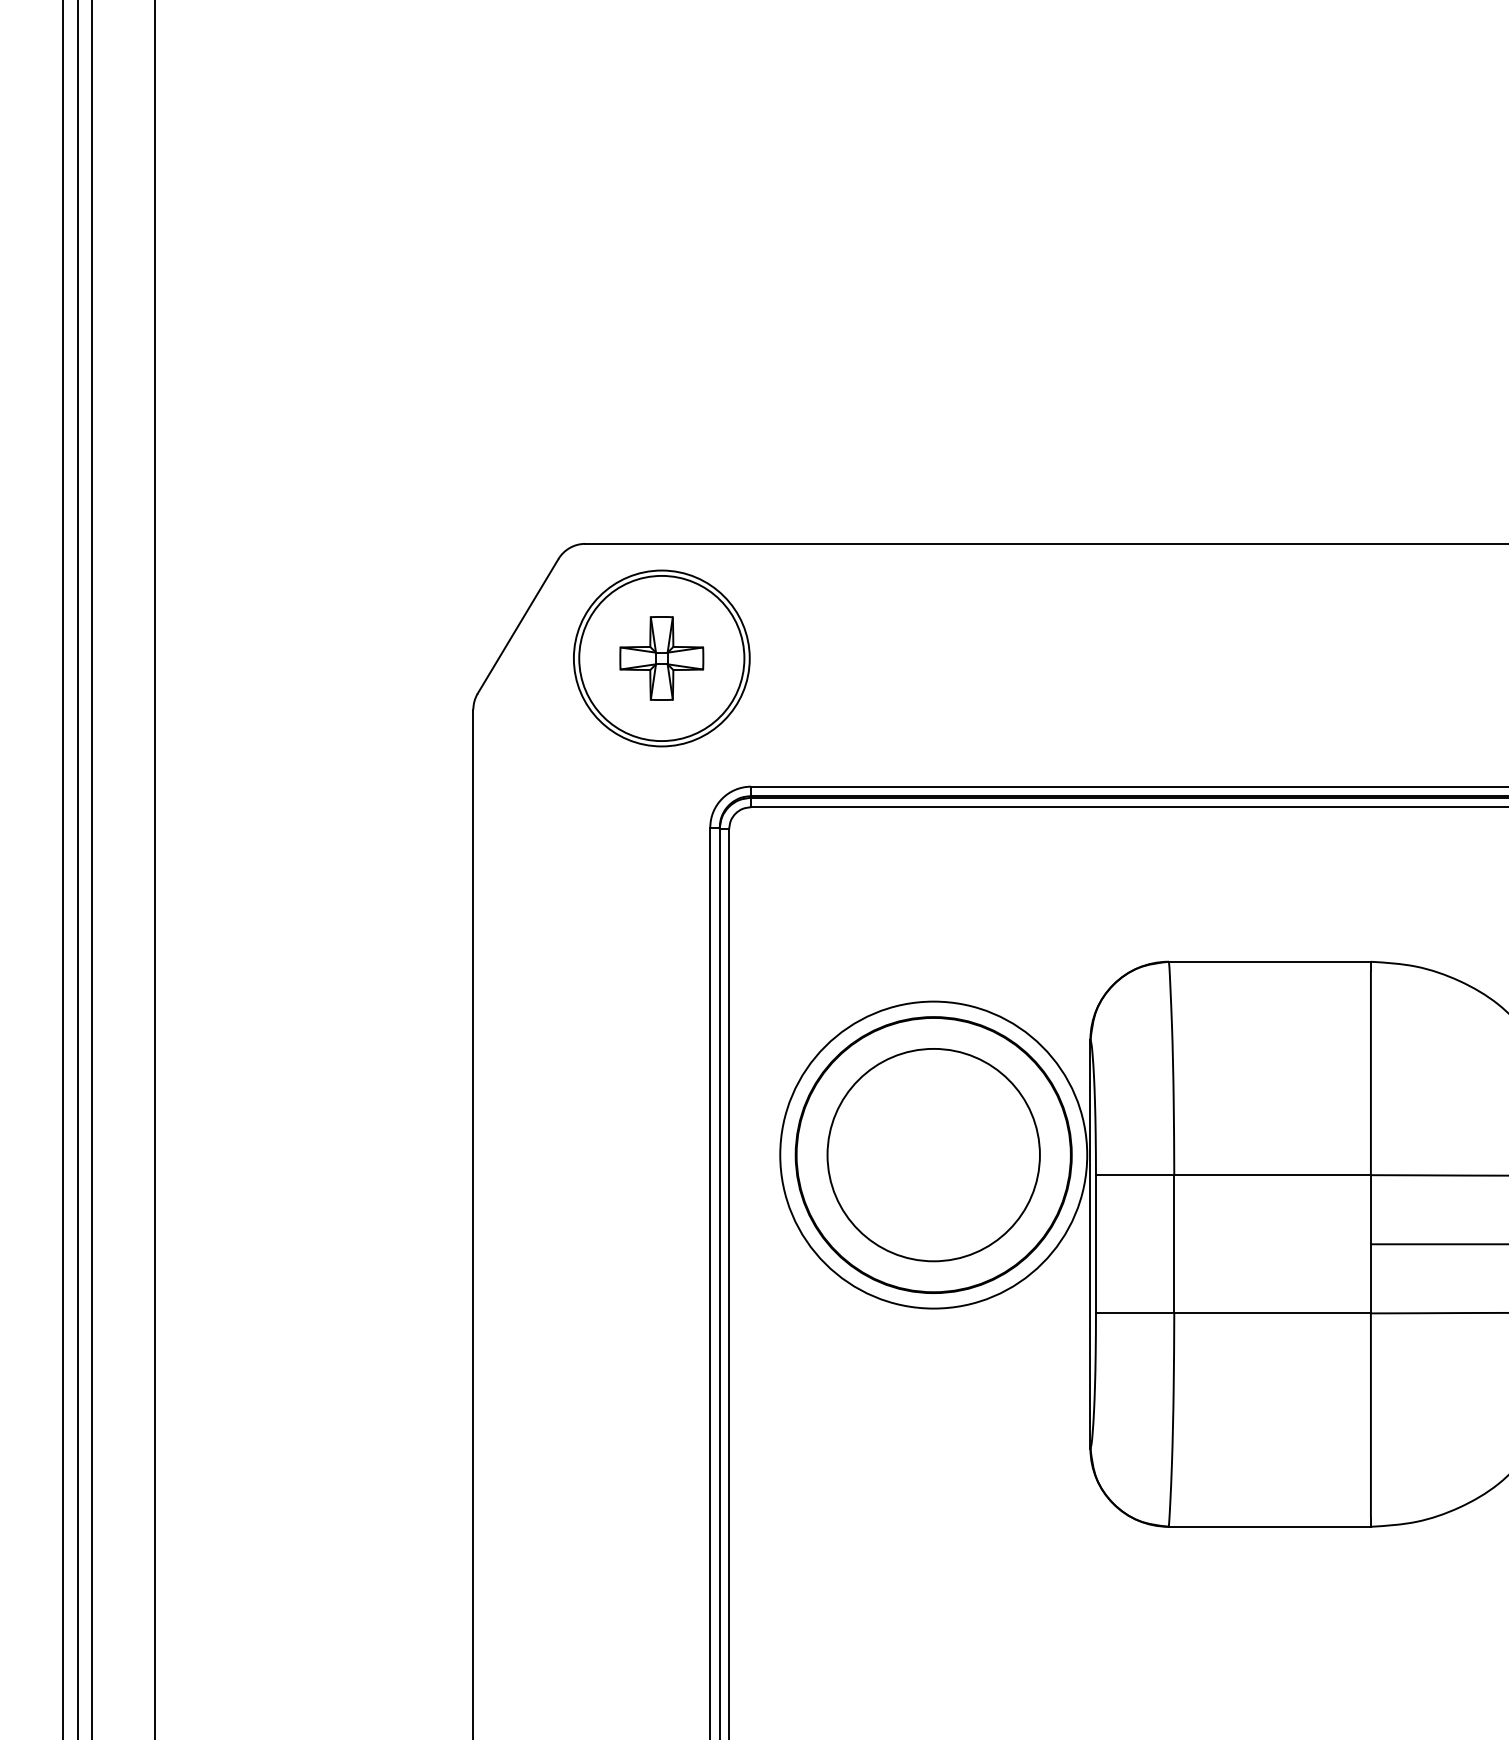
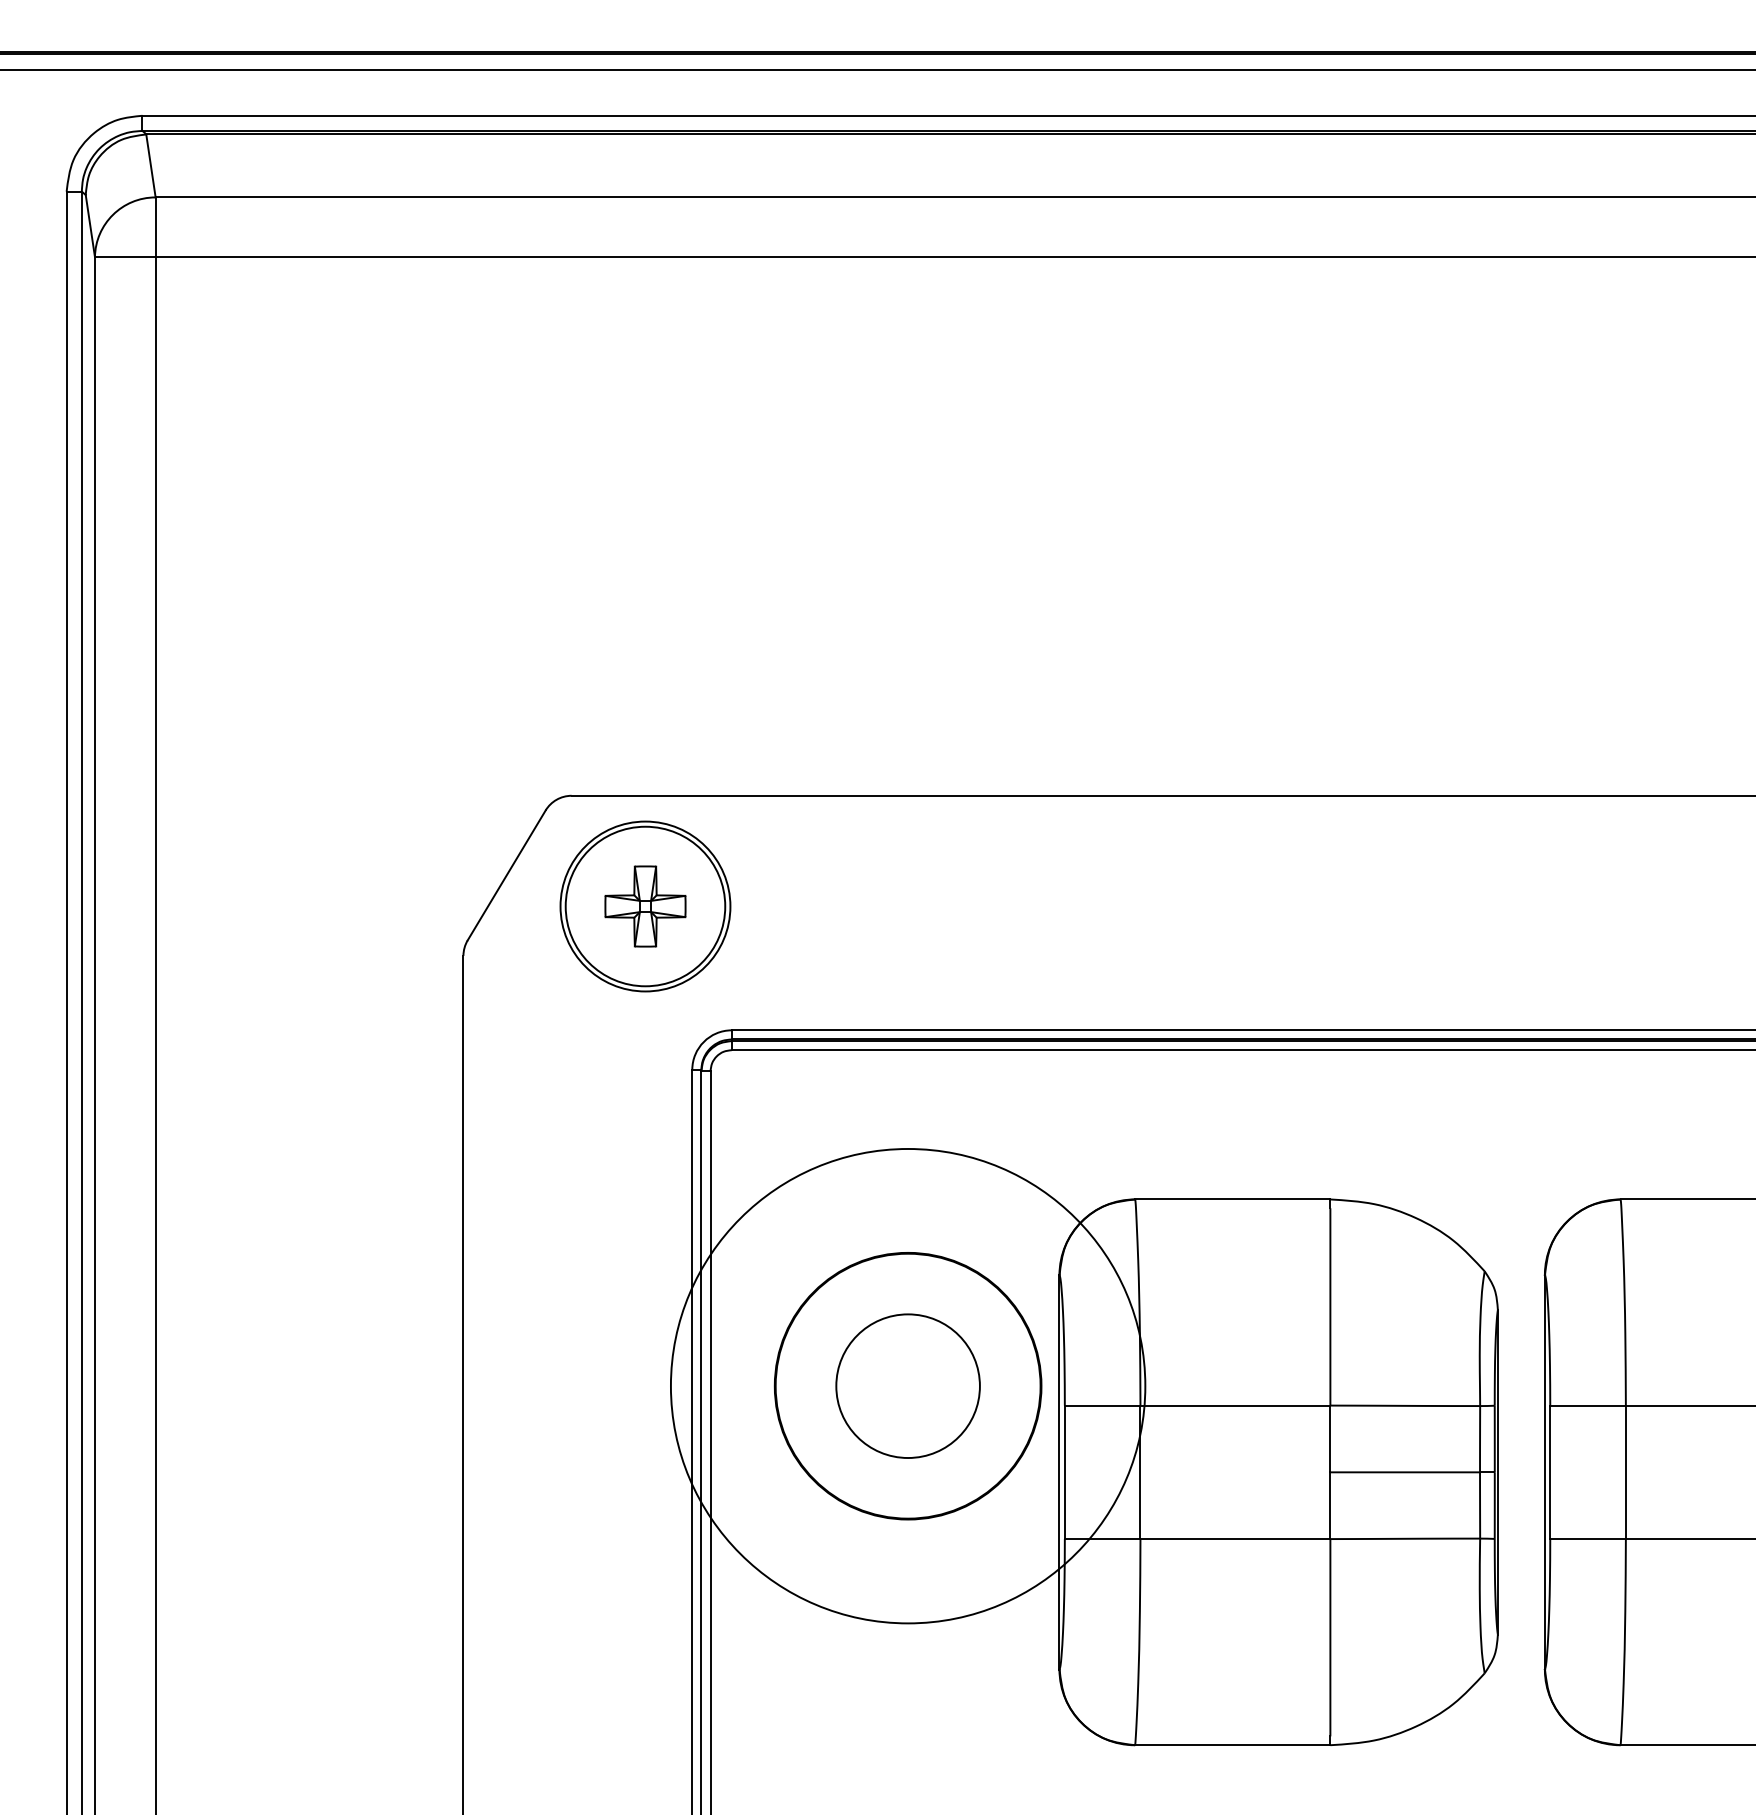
circle: (933, 1154) -> (907, 1385), size x0.7
circle: (933, 1154) -> (907, 1385), size x1.6

